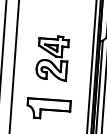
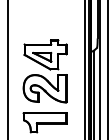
part: (51, 58) -> (44, 71), size x1.43

